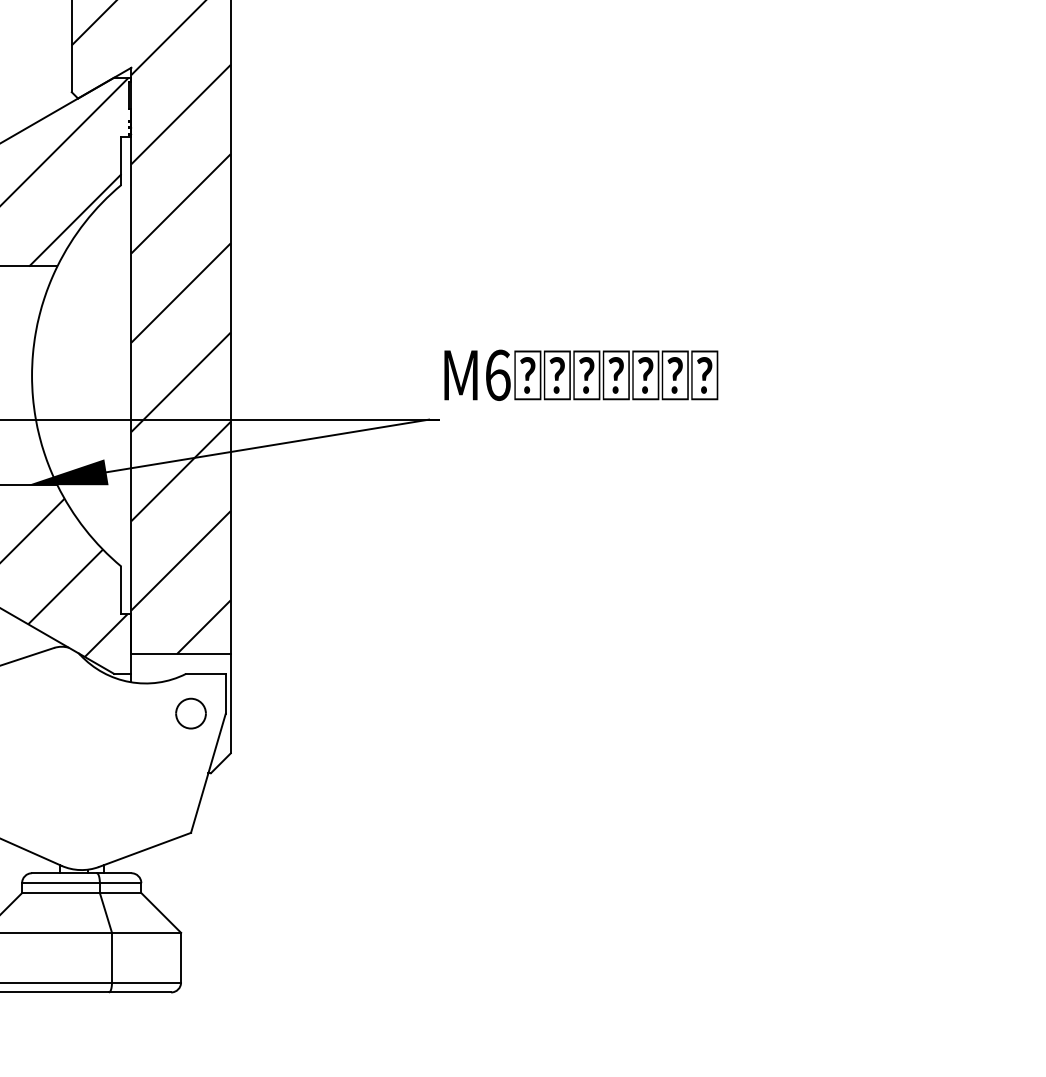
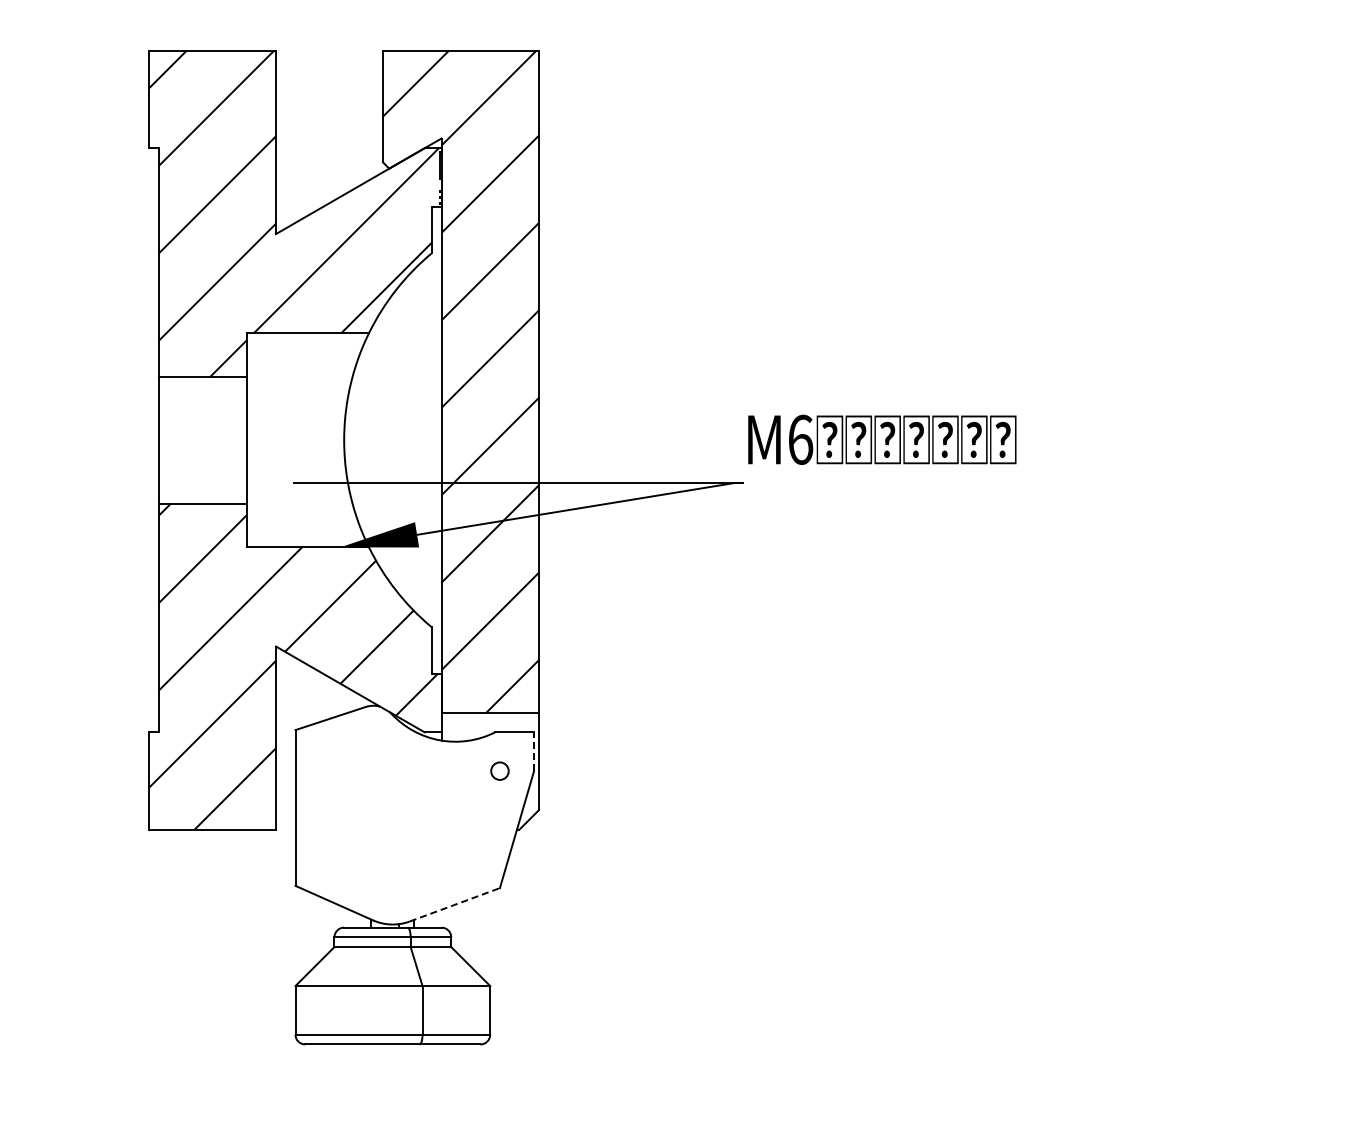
line: (226, 693) -> (534, 751), solid -> dashed
part: (190, 712) -> (499, 770), size x0.6
line: (145, 849) -> (455, 904), solid -> dashed

